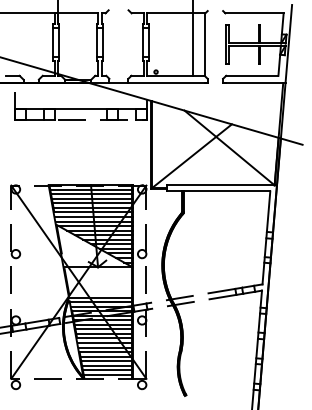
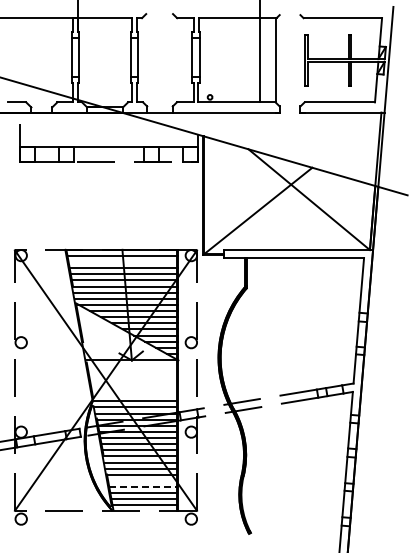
line: (91, 194) -> (123, 262), removed
line: (105, 356) -> (142, 480), removed
line: (106, 361) -> (143, 487), solid -> dashed

